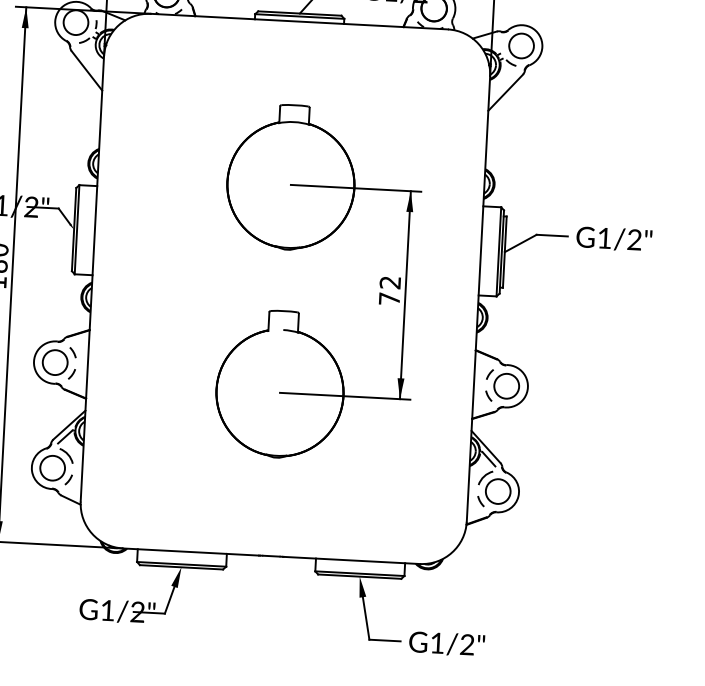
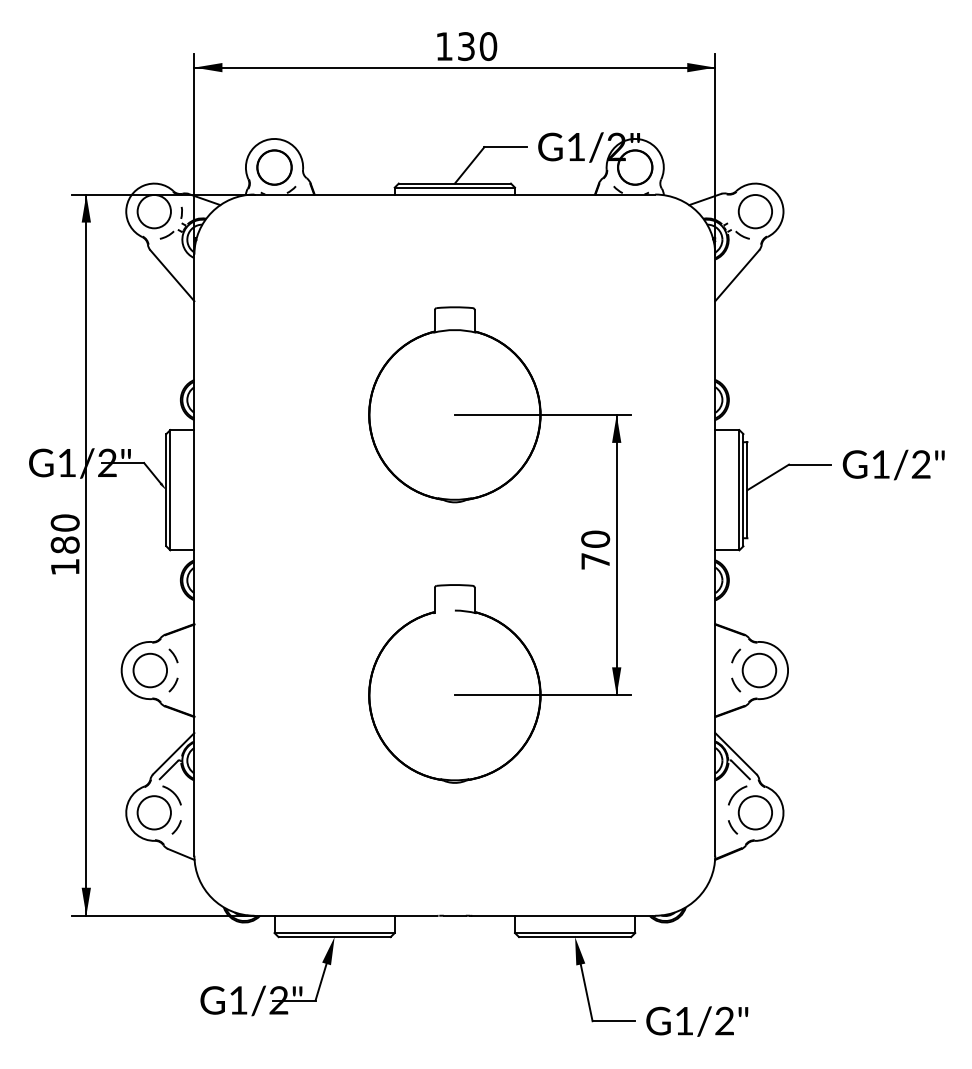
text: (390, 282) -> (595, 538), 72 -> 70

